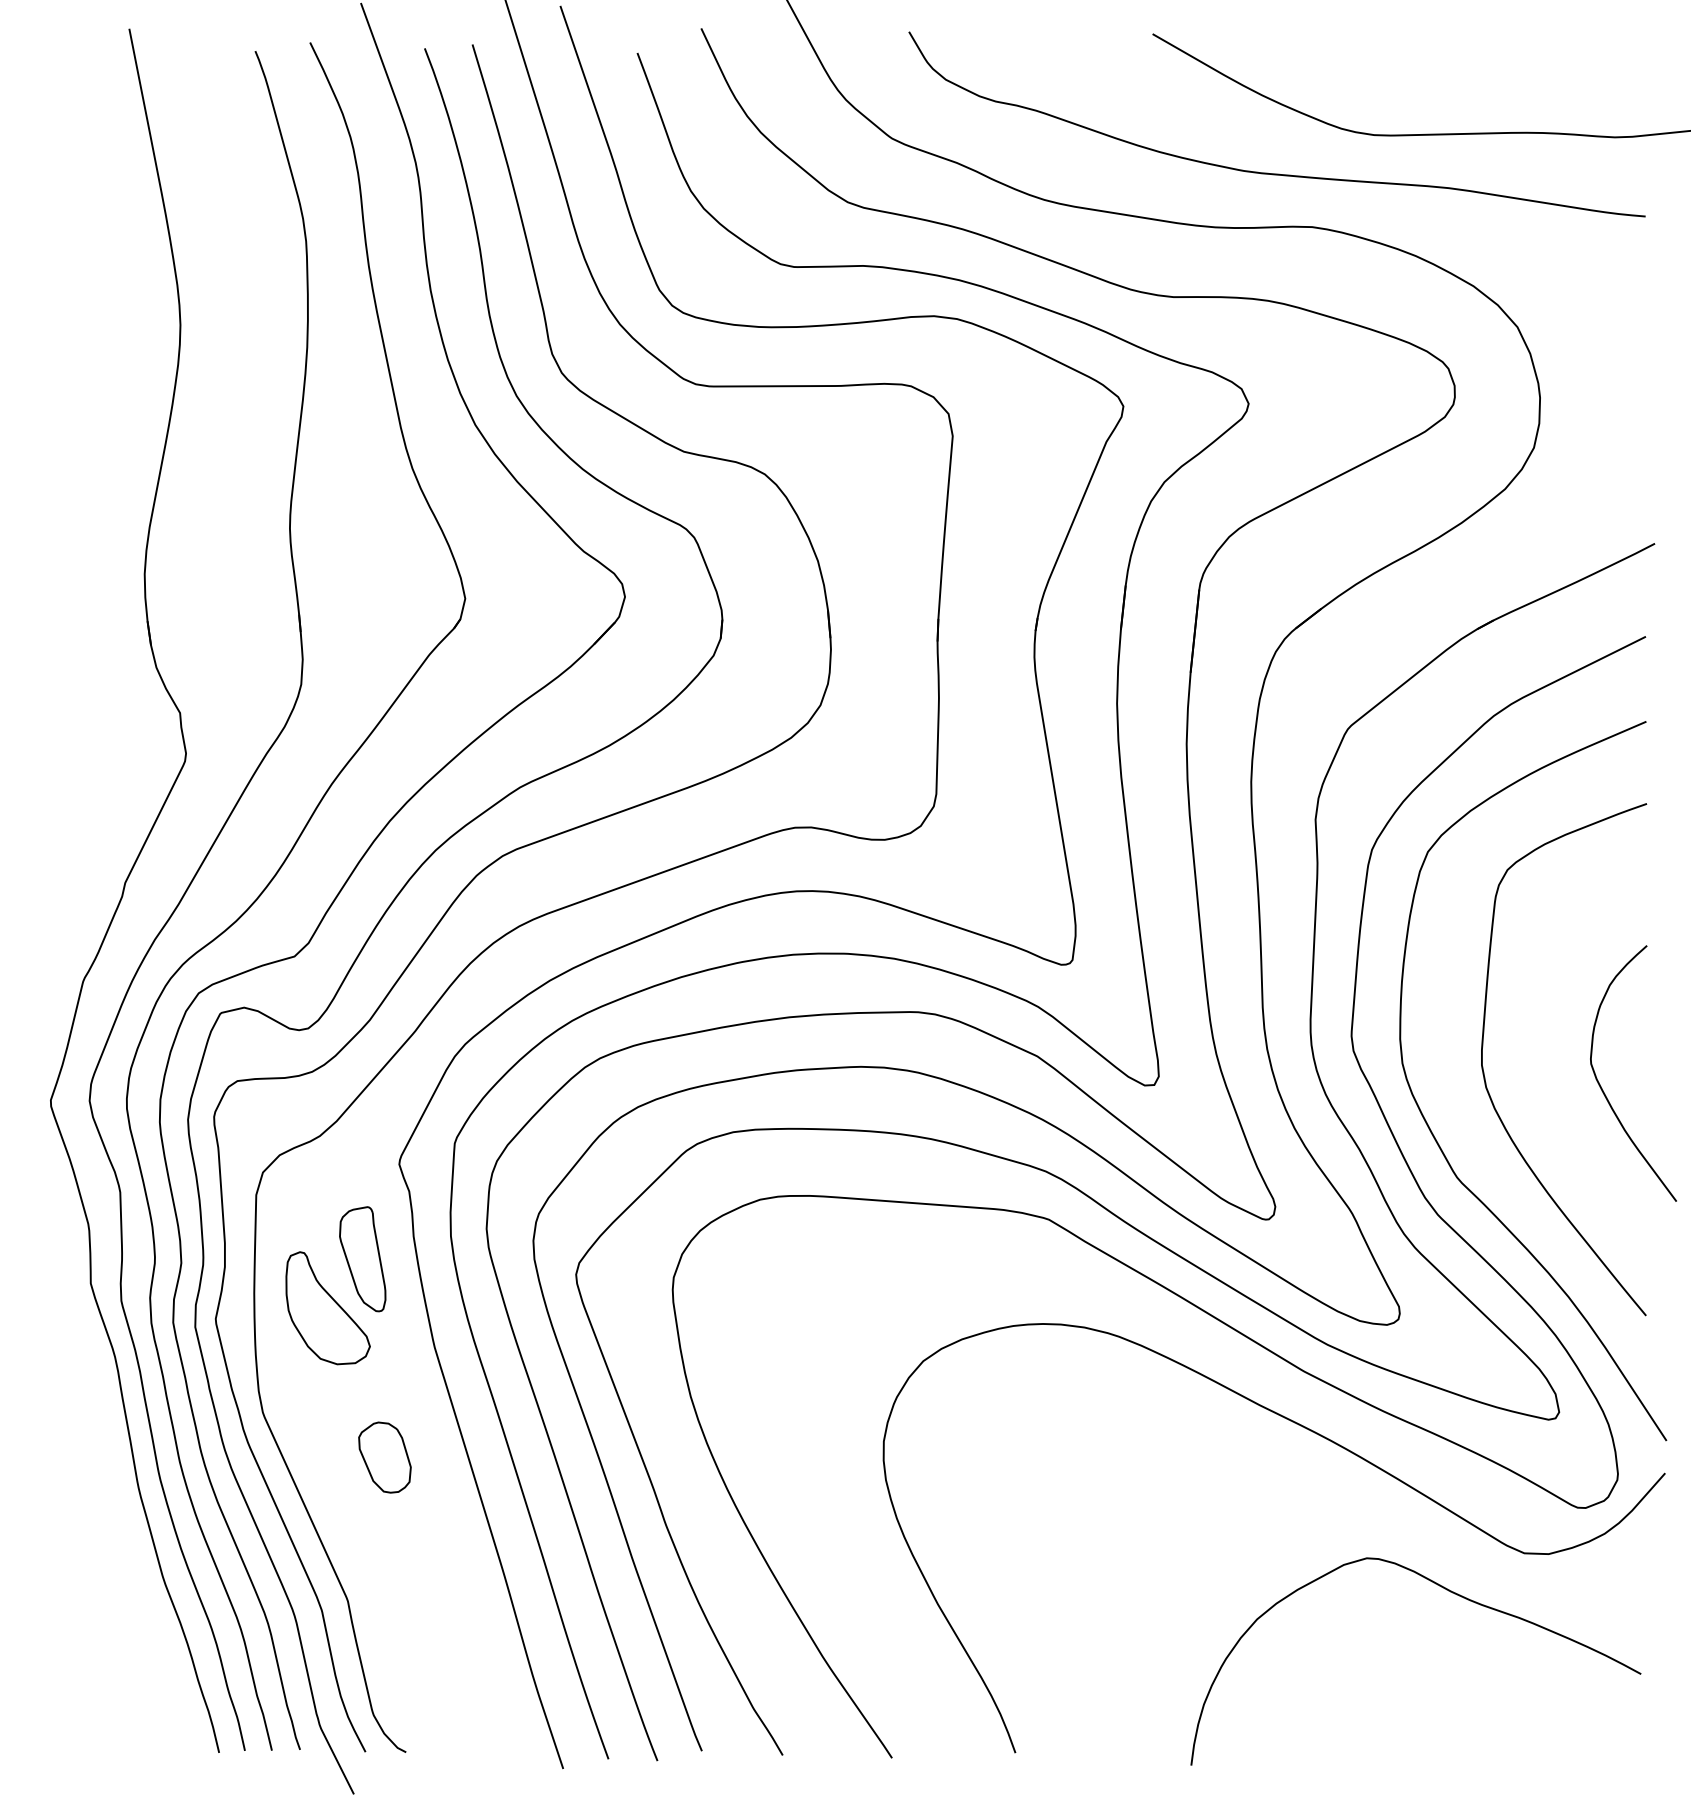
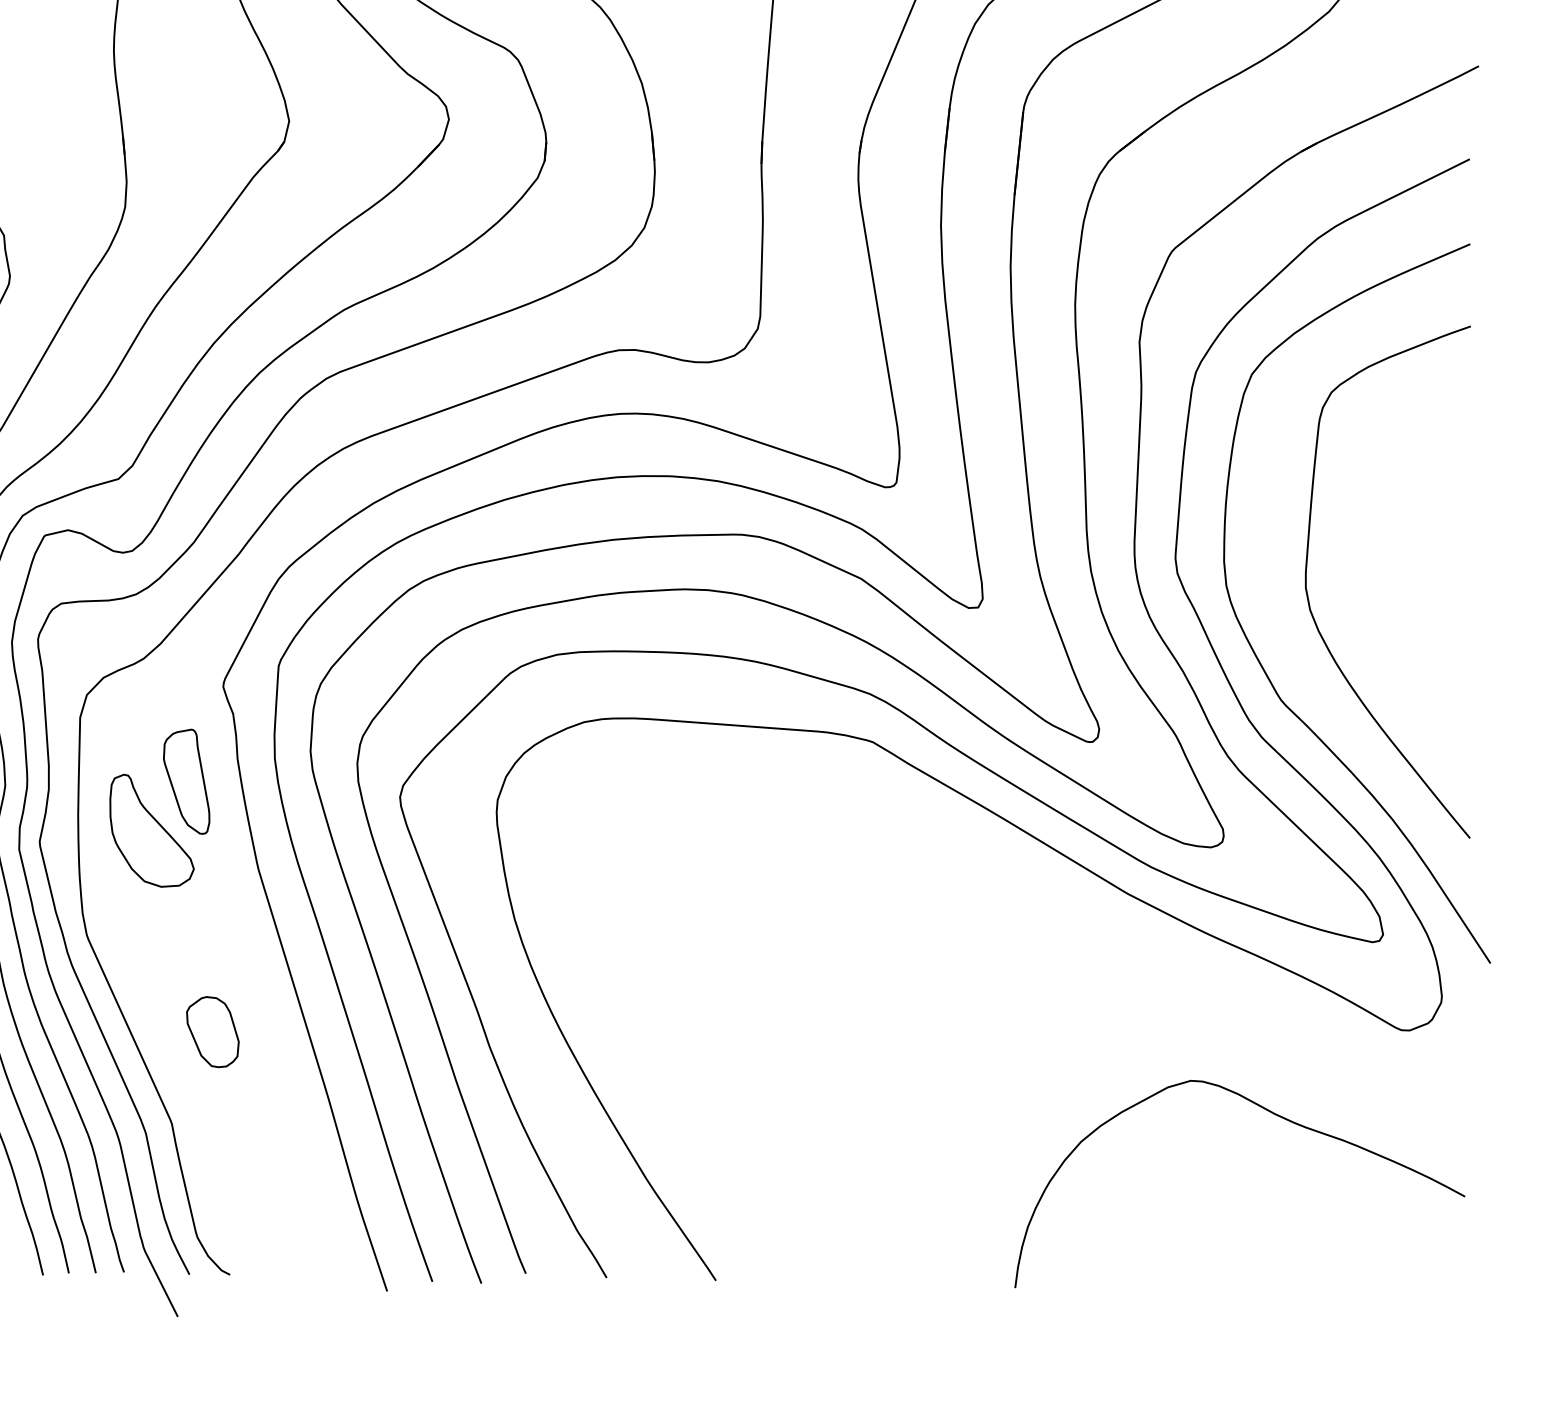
curve: (1602, 1088) -> (1426, 611), removed
curve: (1331, 1442) -> (1155, 965), removed
part: (384, 1457) -> (212, 1032), moved

